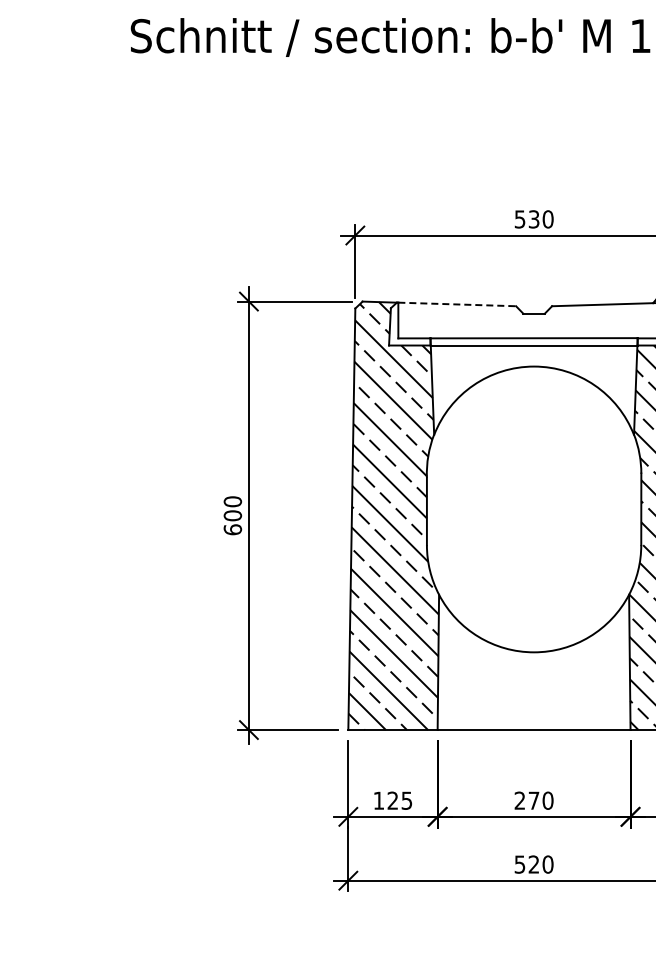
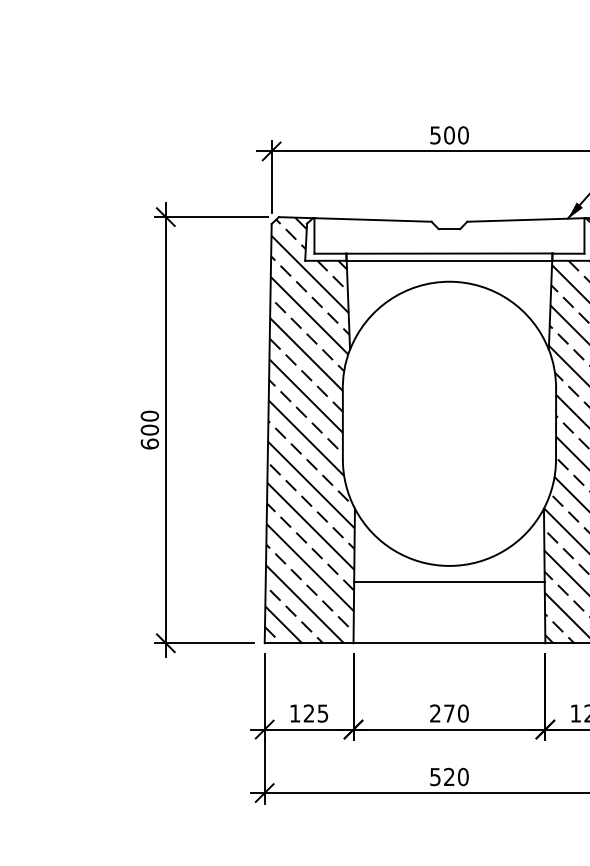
text: (533, 219) -> (448, 135), 530 -> 500
line: (457, 304) -> (373, 220), dashed -> solid
line: (533, 668) -> (448, 582), added

